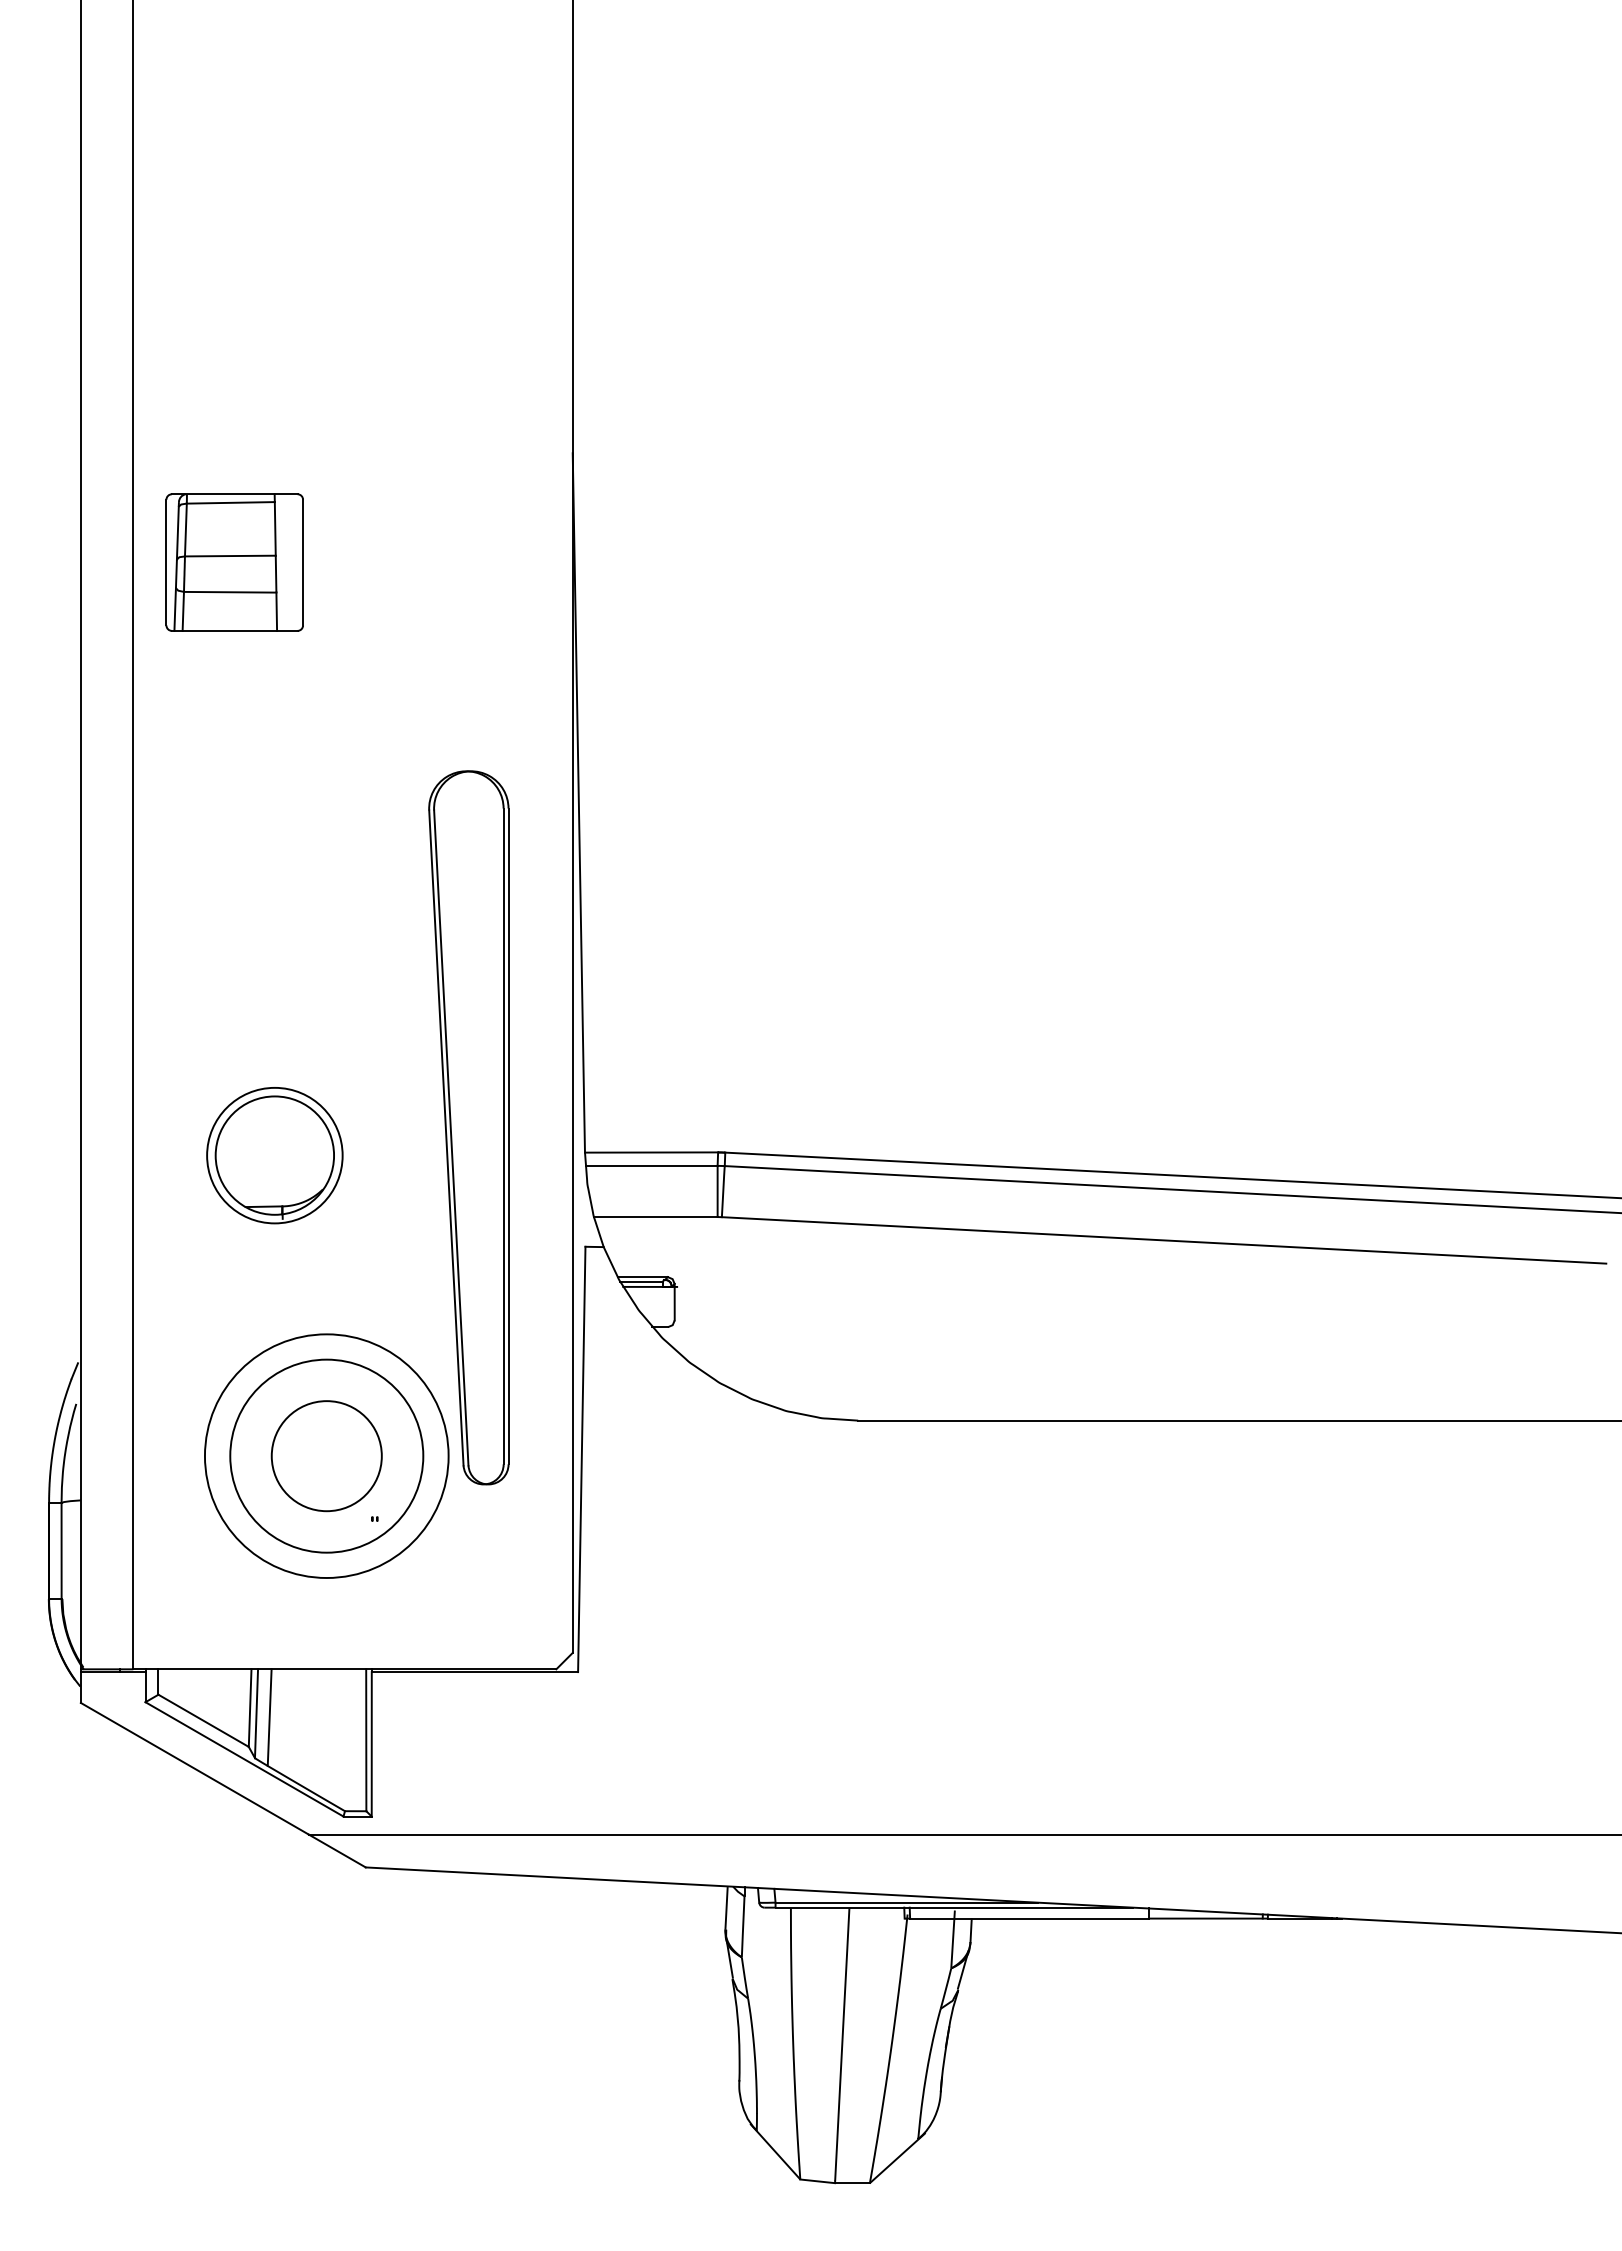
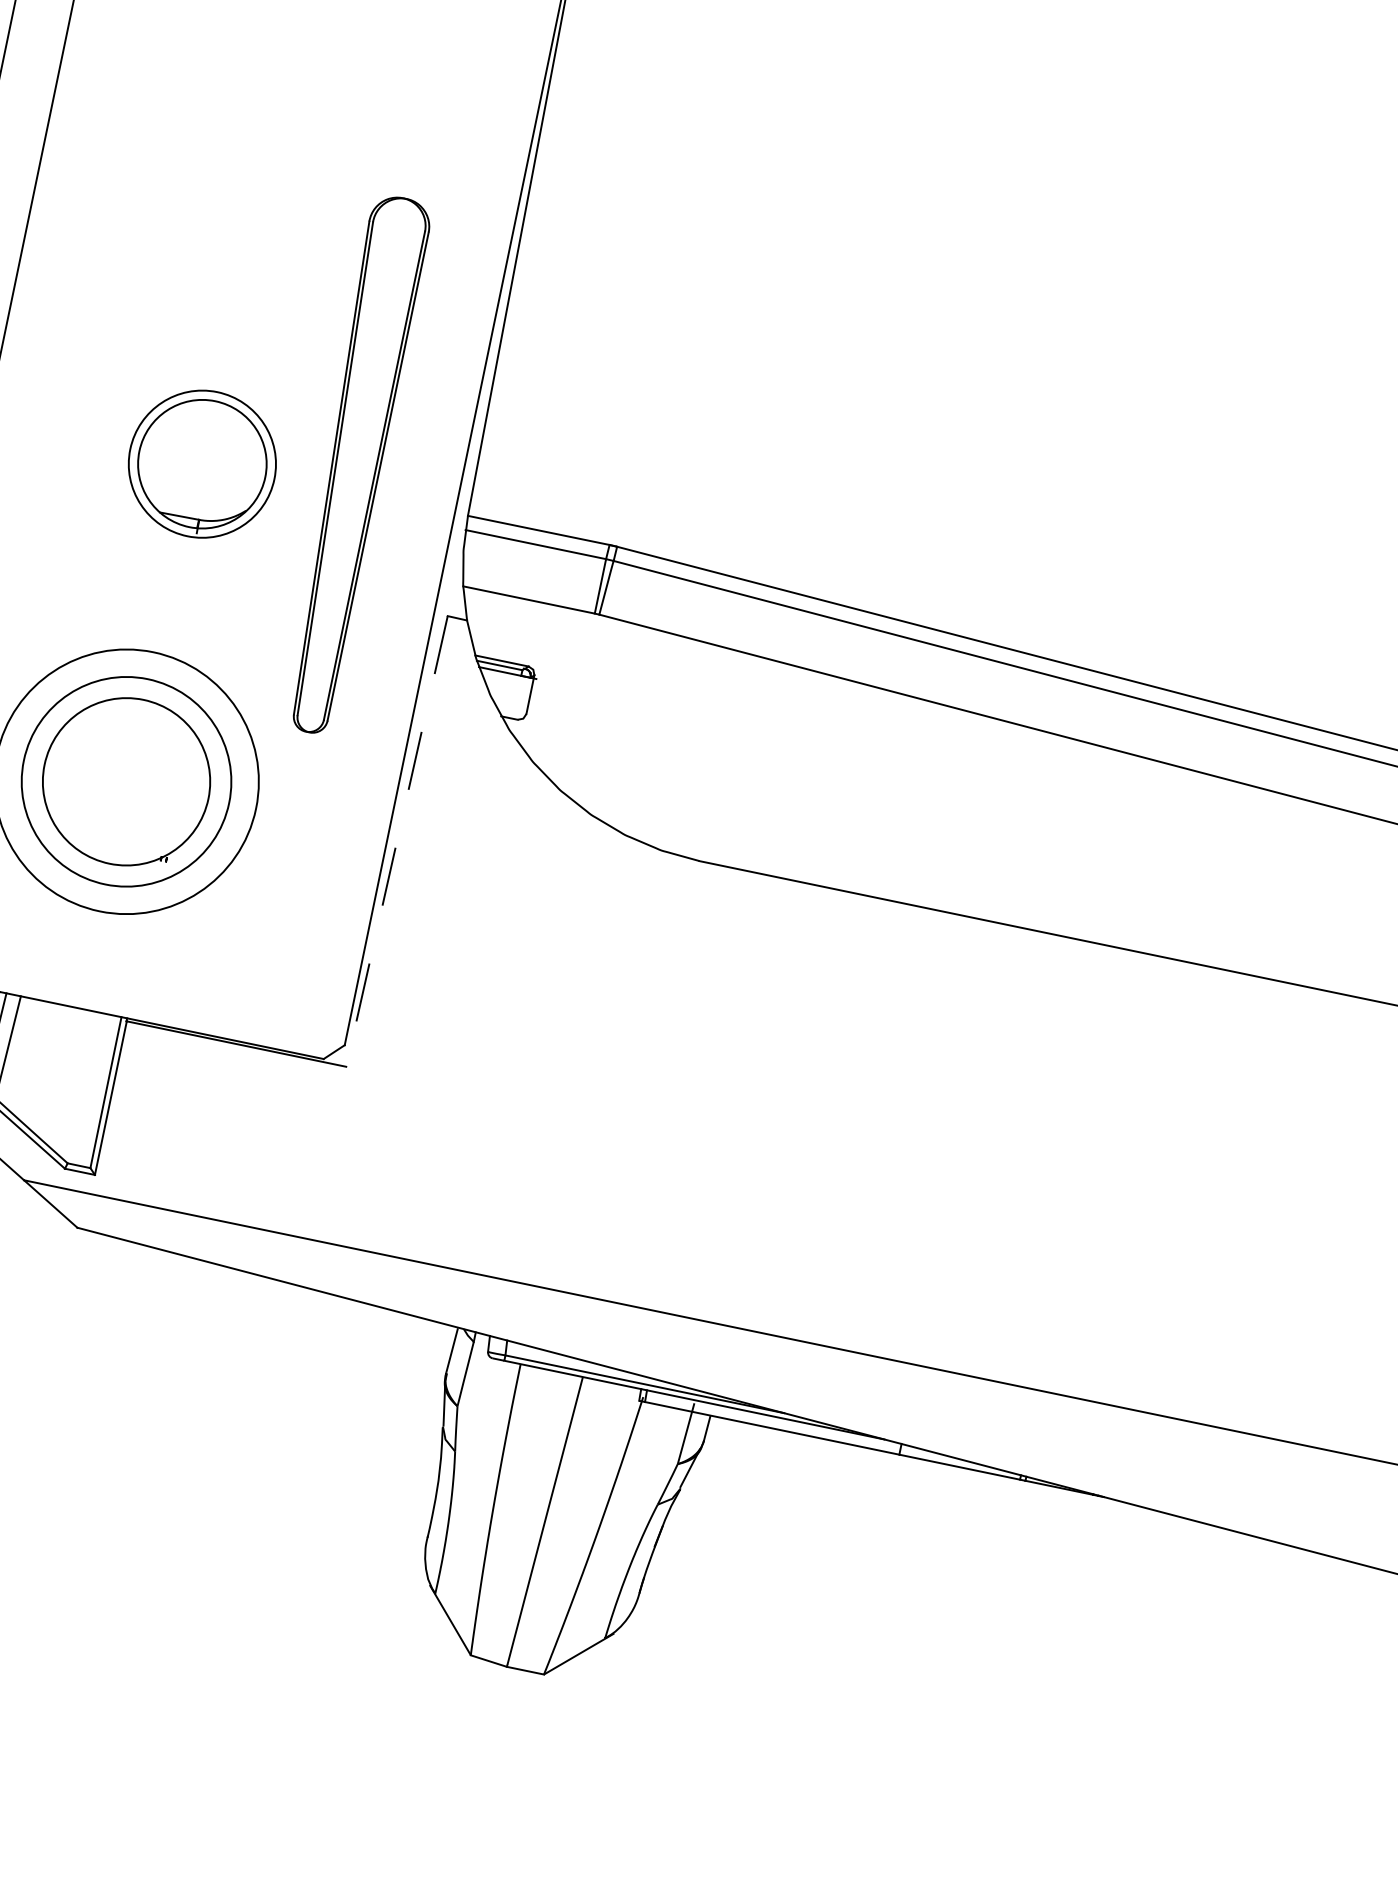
part: (468, 1127) -> (349, 463), size x0.7
part: (274, 1155) -> (202, 463), moved
circle: (326, 1456) -> (126, 782), size x1.4
line: (581, 1459) -> (396, 841), solid -> dashed

